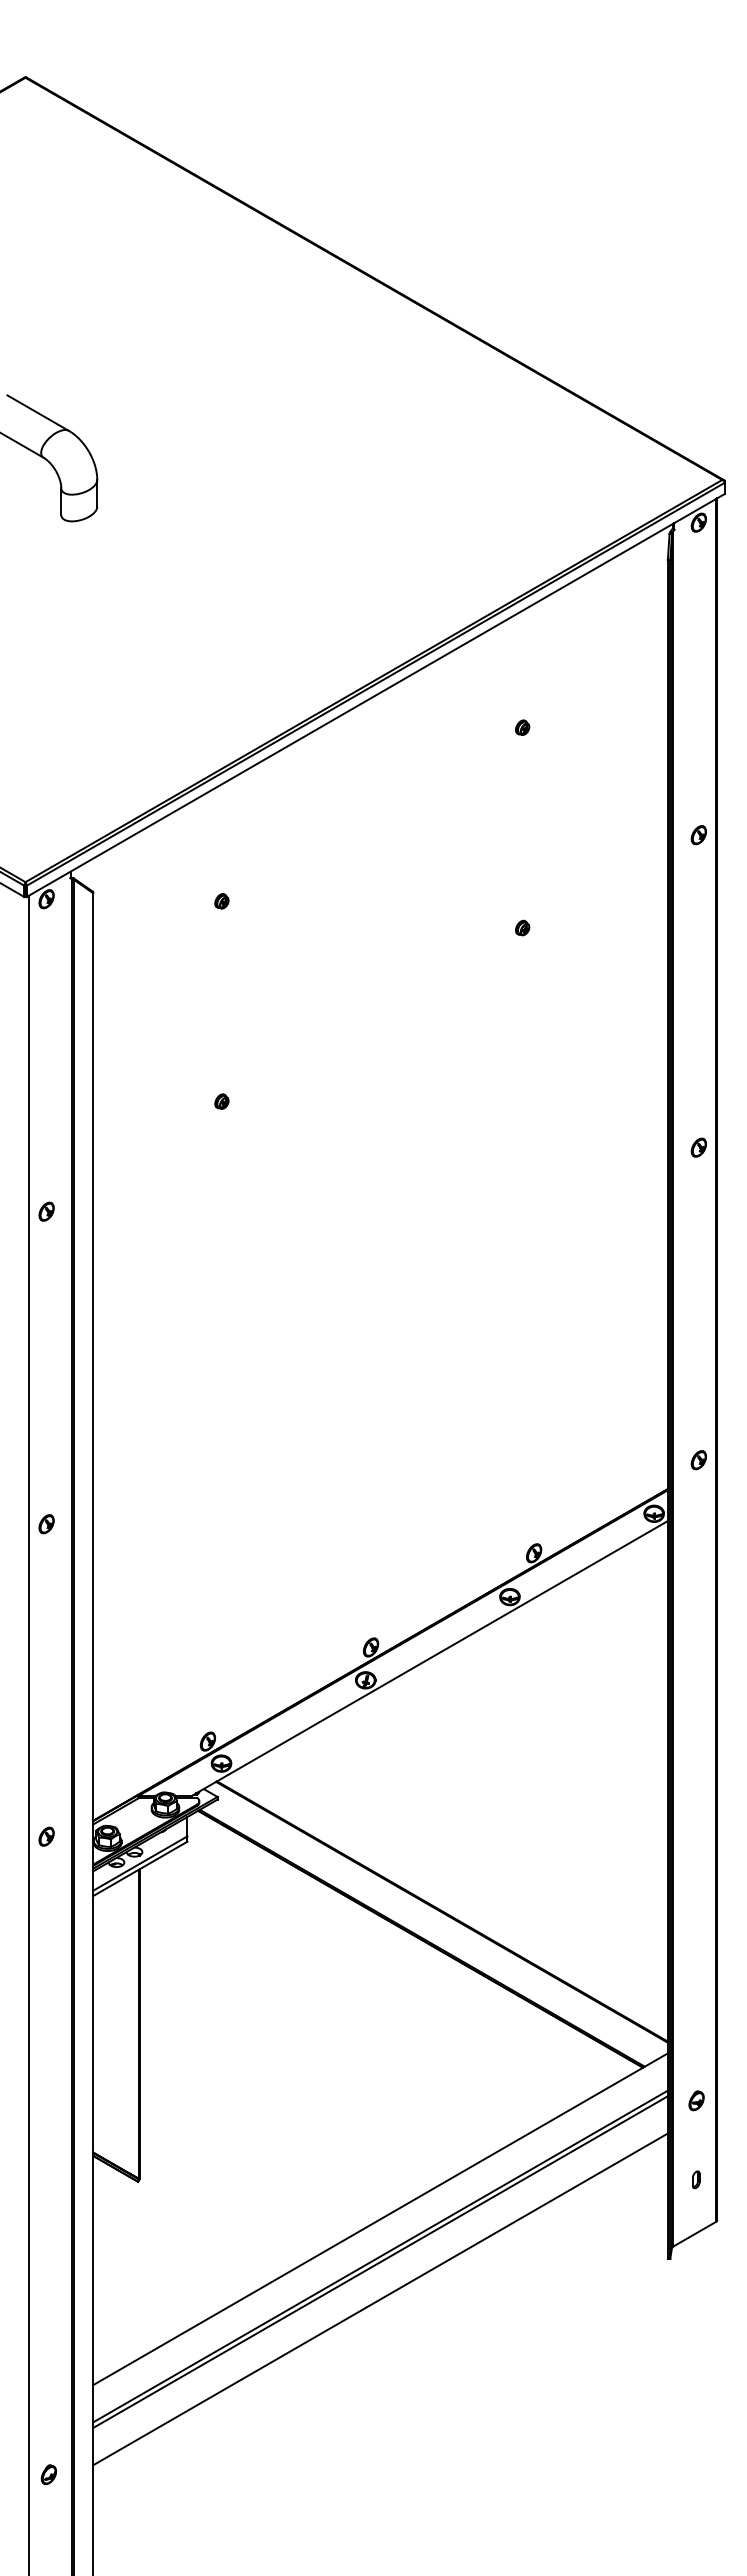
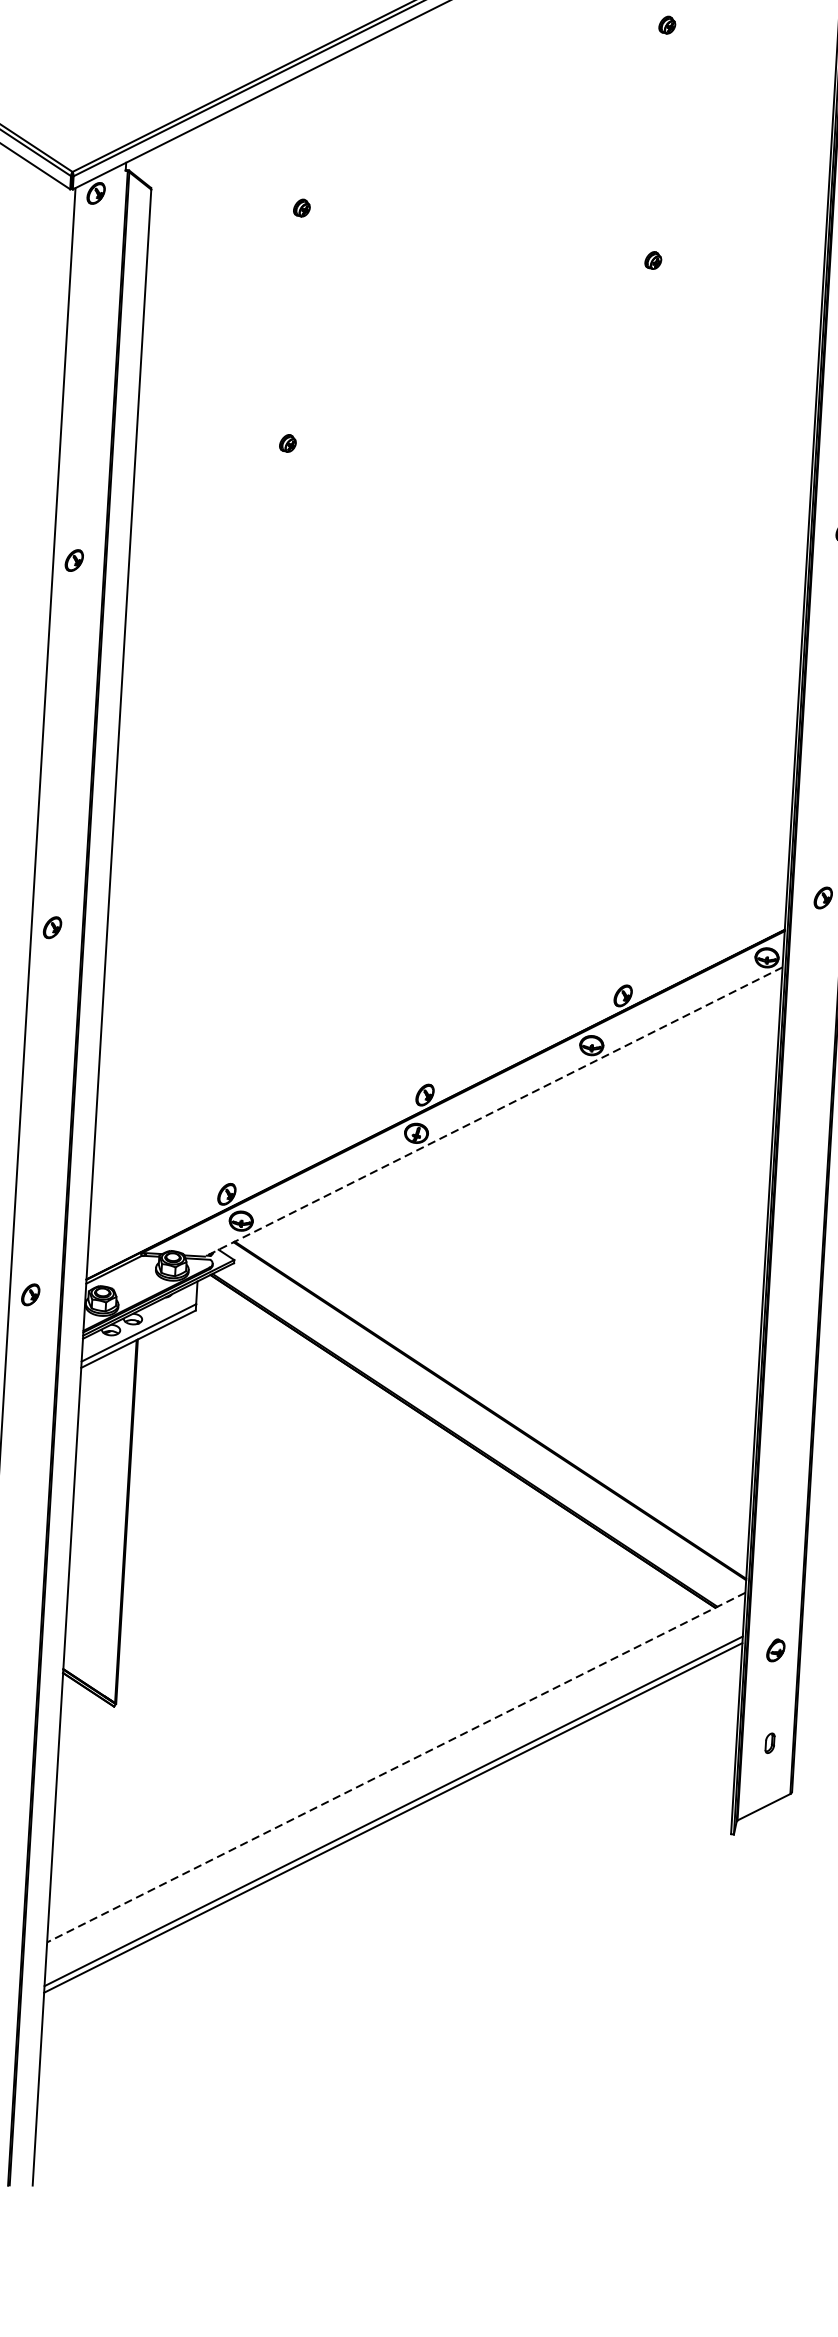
line: (429, 1658) -> (492, 1112), solid -> dashed
line: (380, 2219) -> (396, 1767), solid -> dashed
line: (380, 2299) -> (390, 1861), removed

